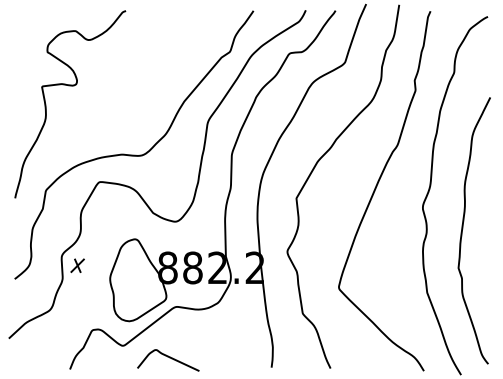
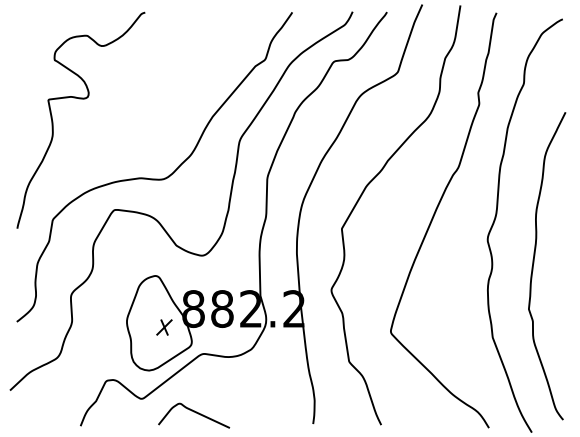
part: (77, 265) -> (164, 327), moved

